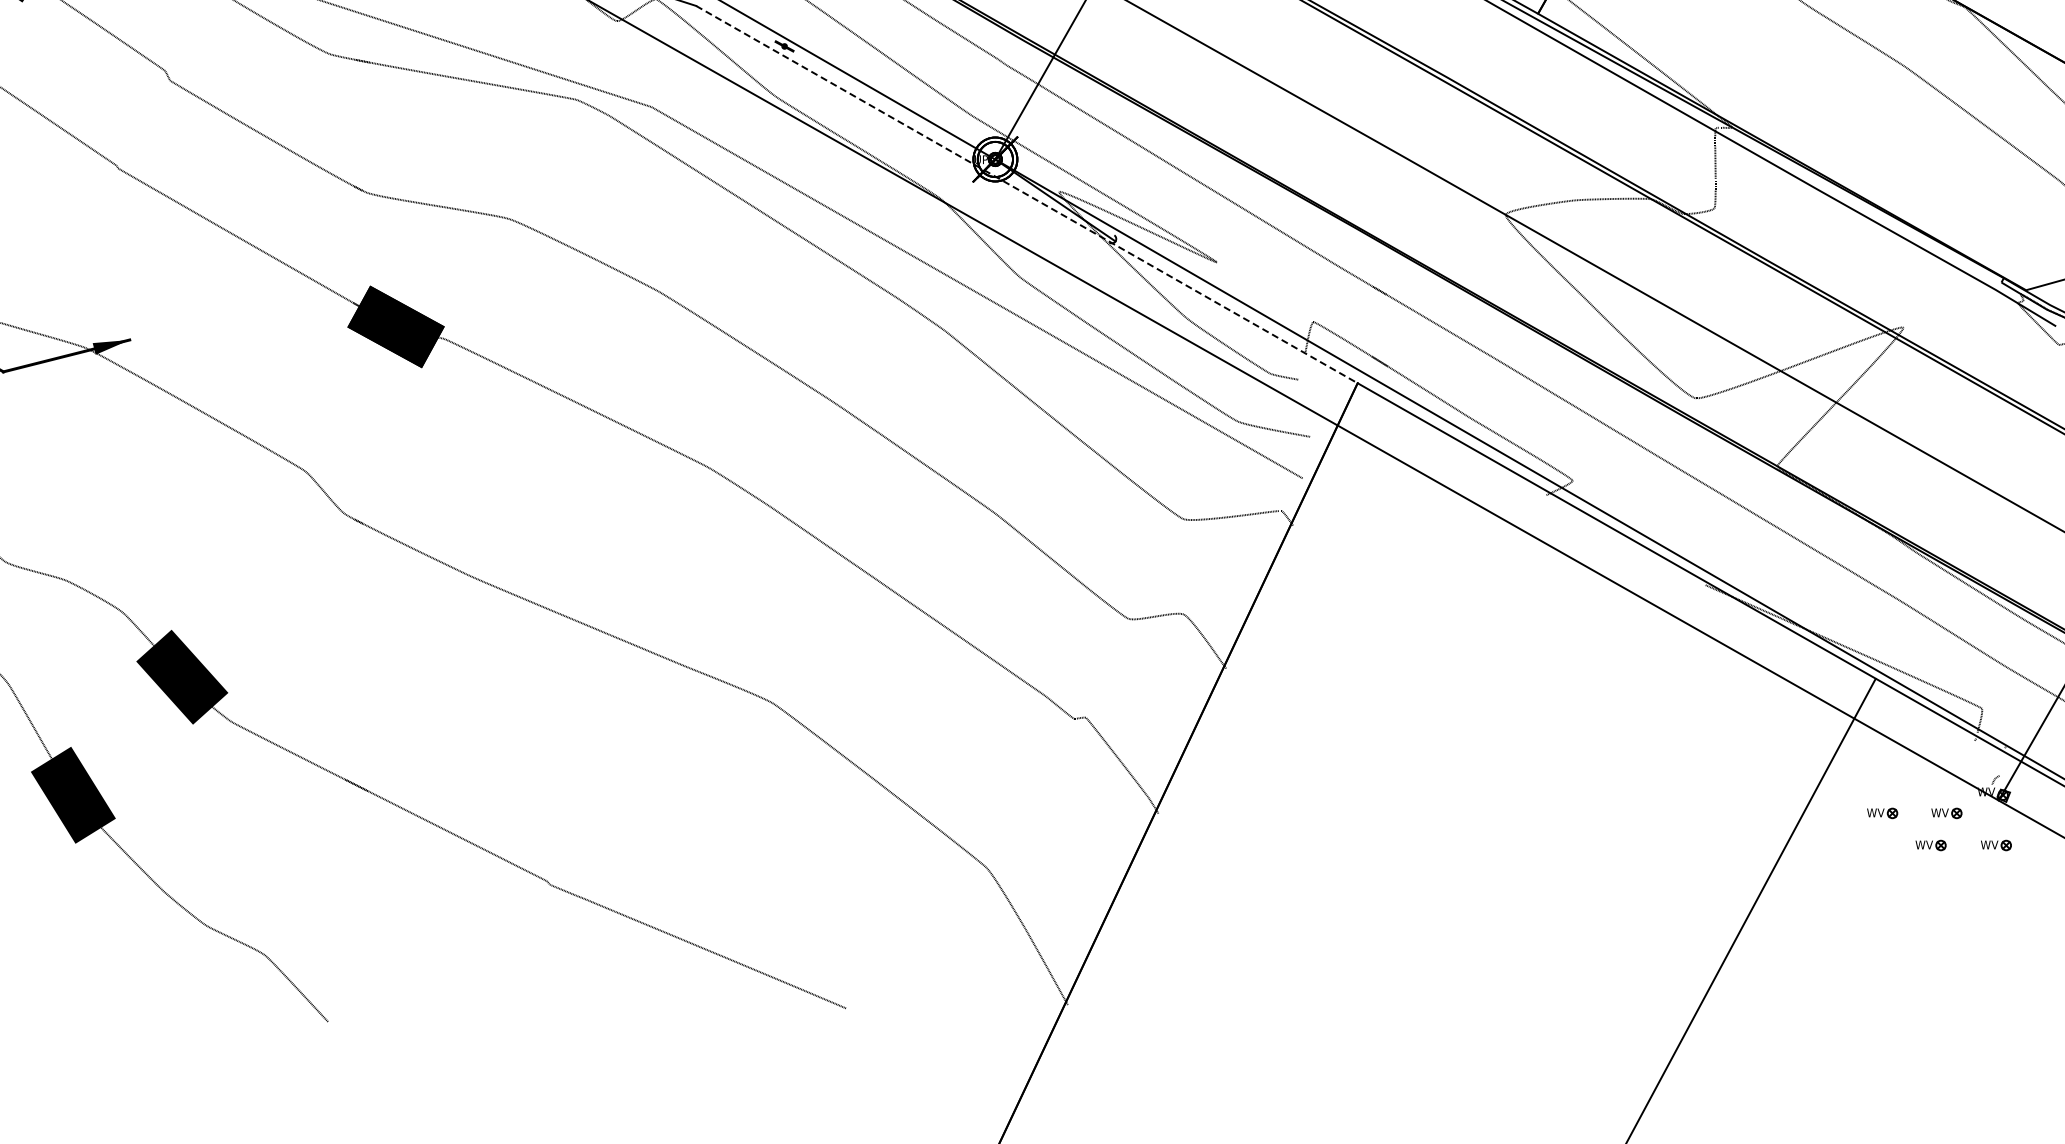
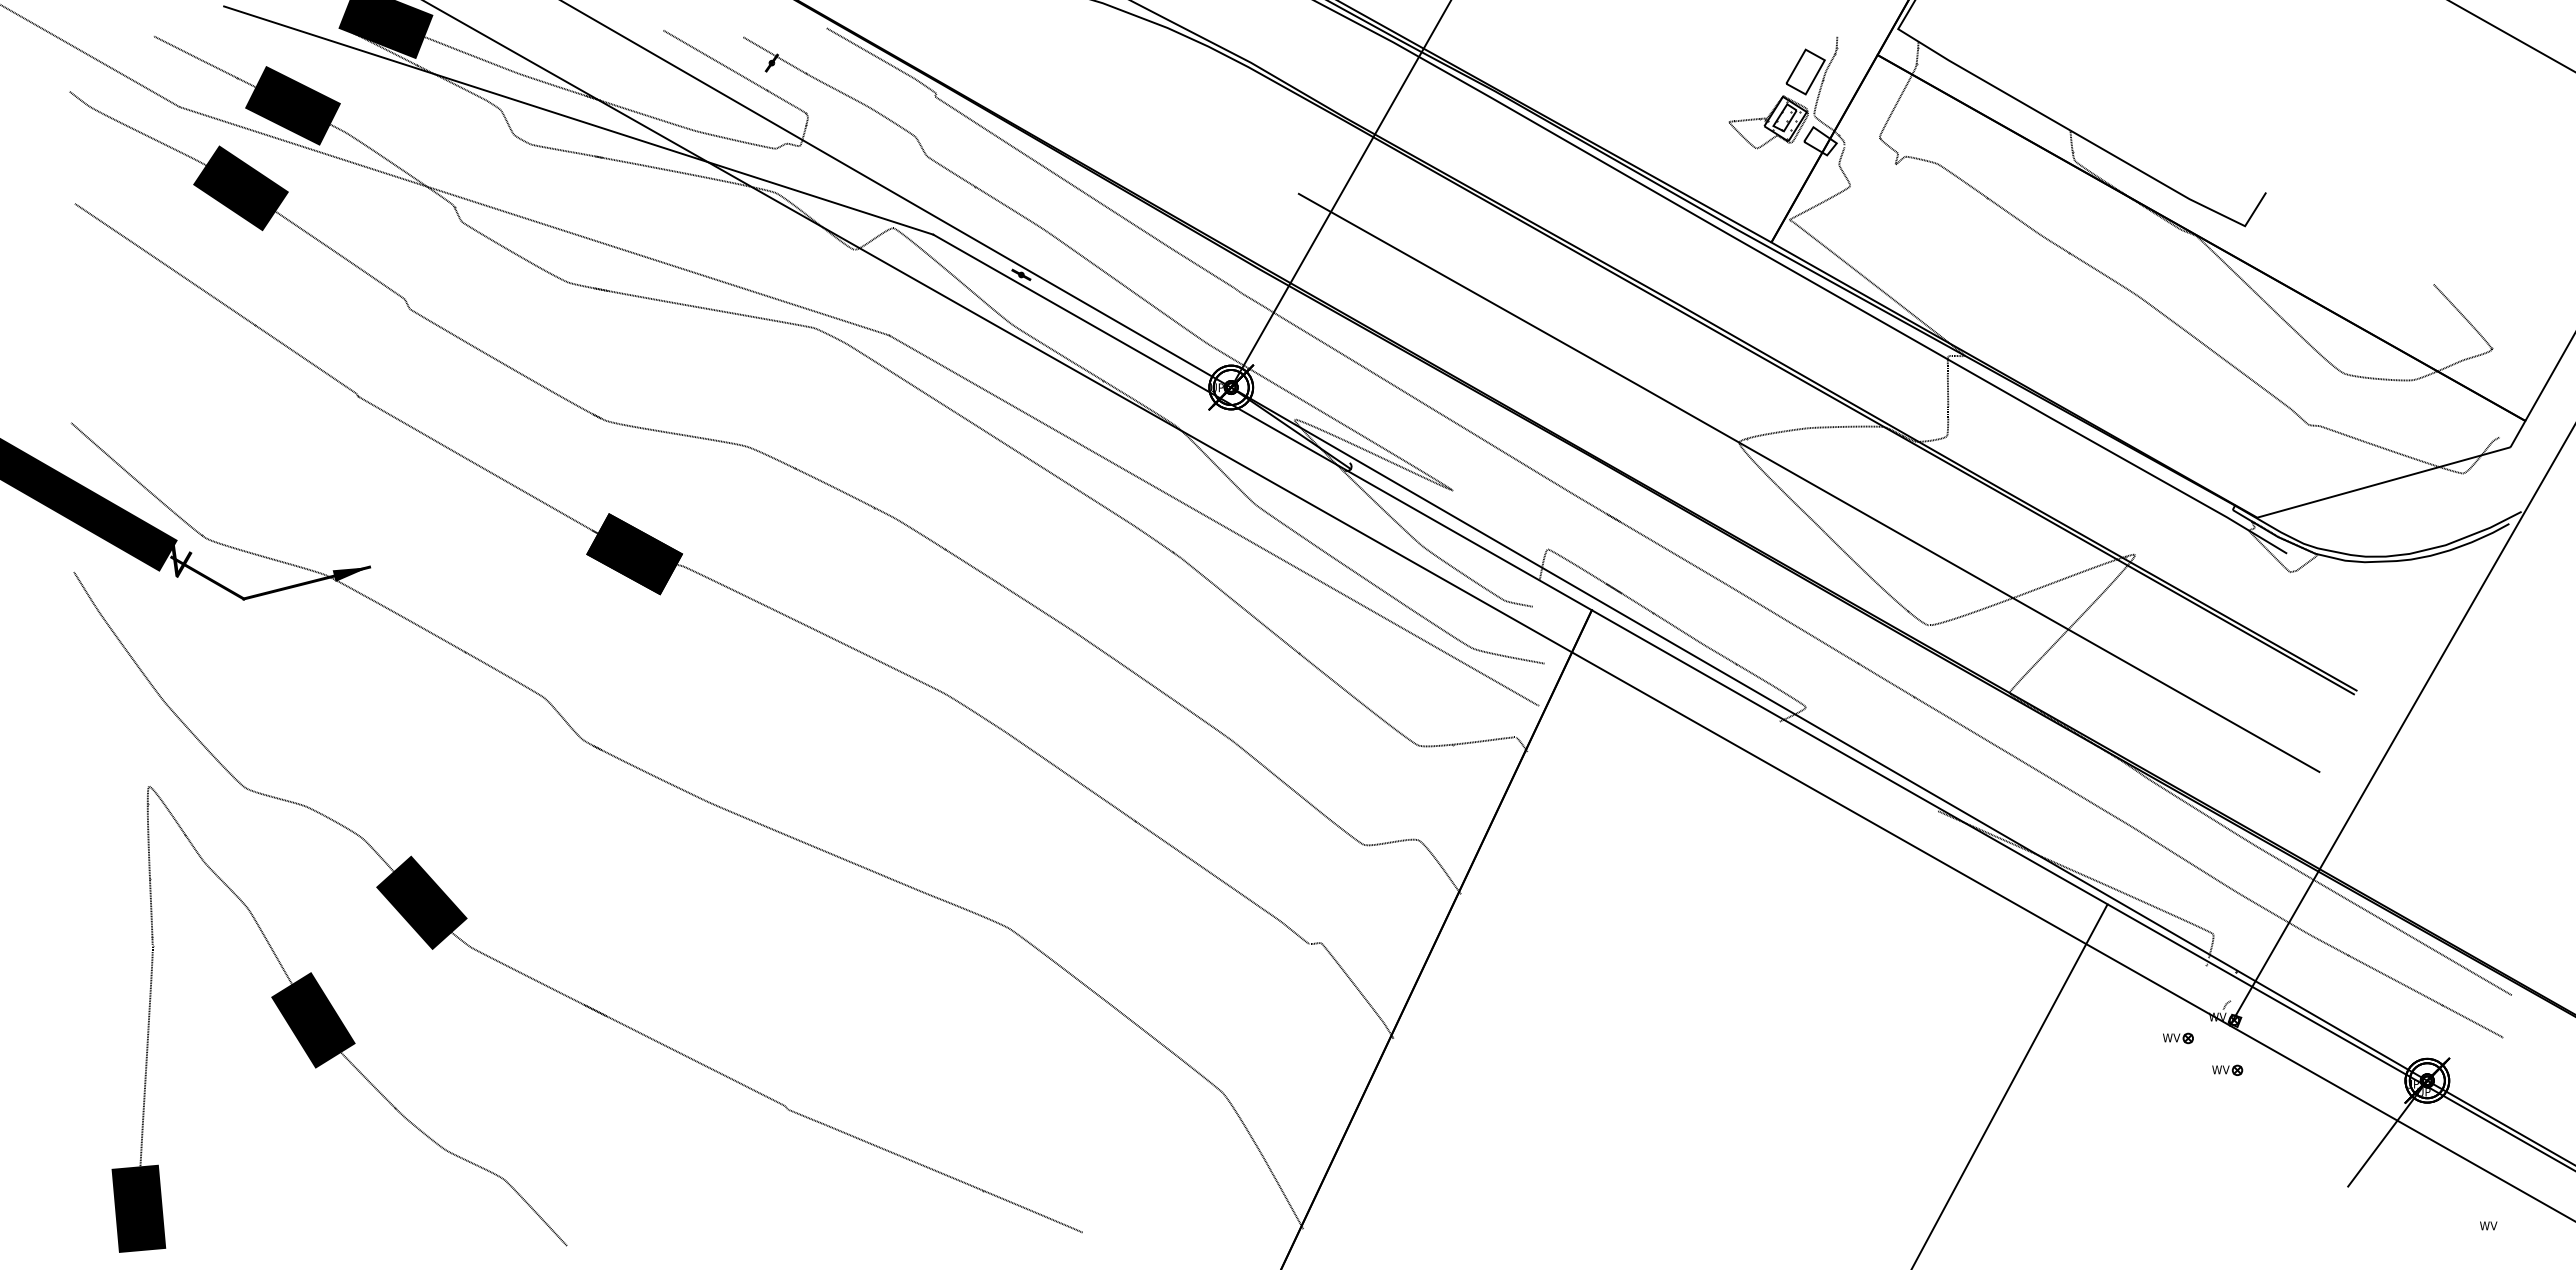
line: (1027, 194) -> (1263, 422), dashed -> solid
part: (1882, 813) -> (2114, 1038), removed
part: (1930, 844) -> (2162, 1069), removed

